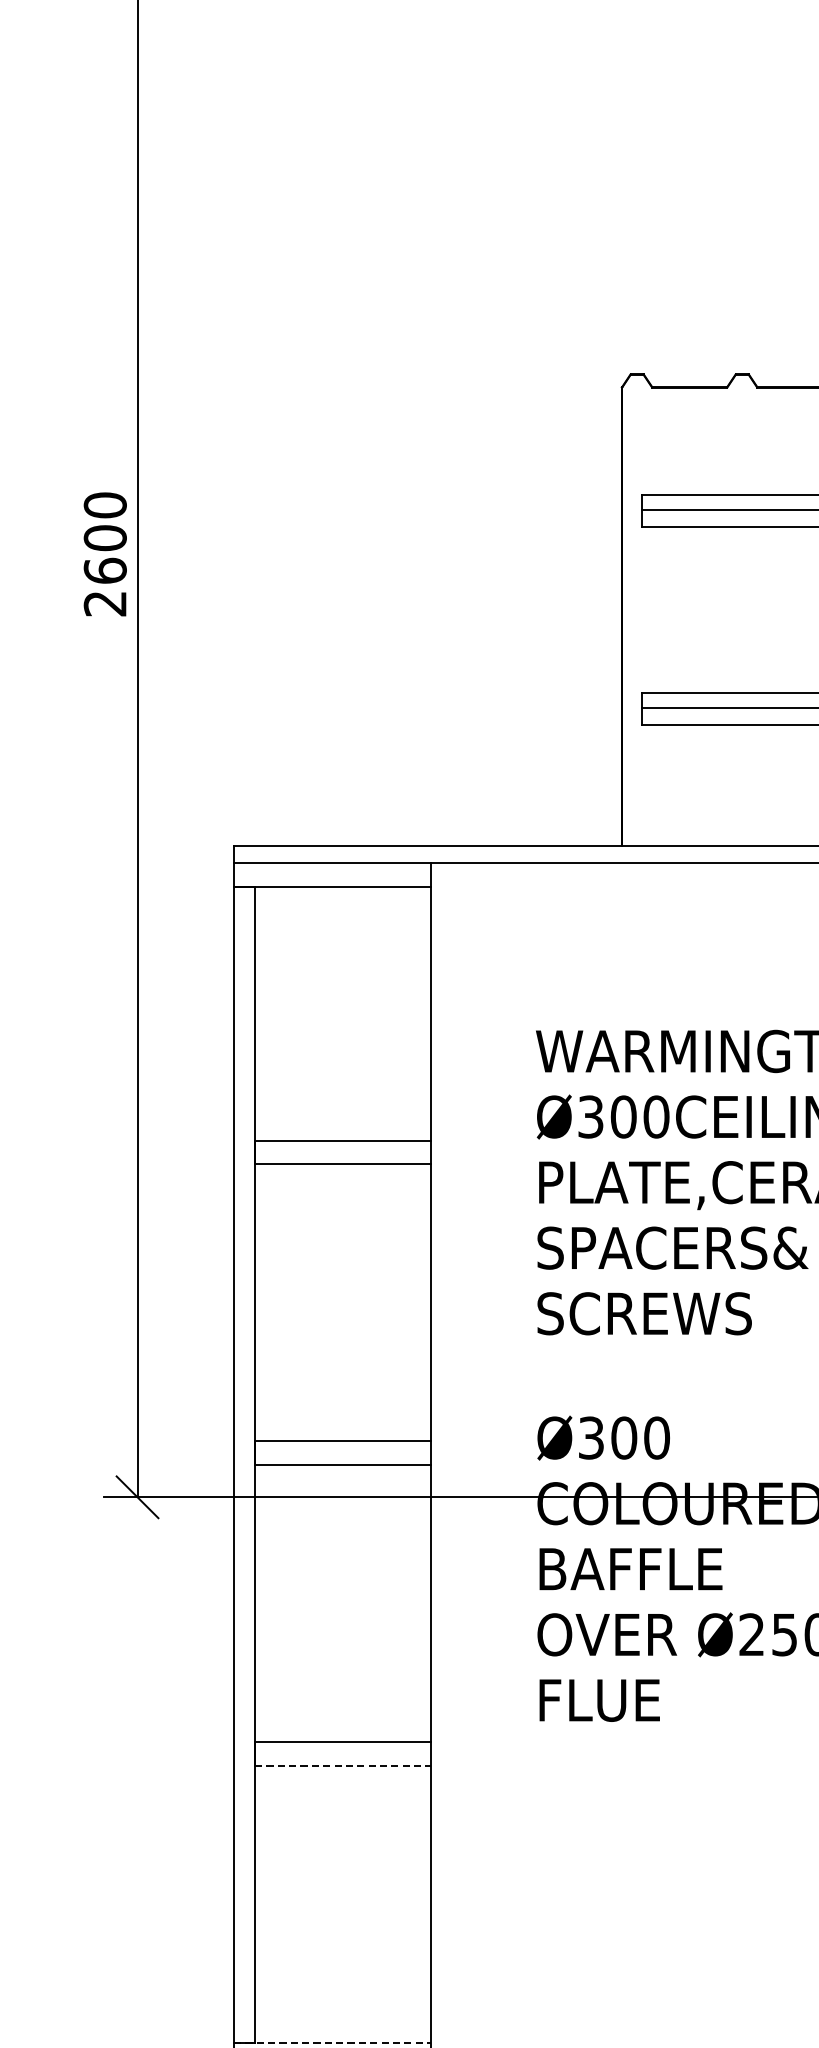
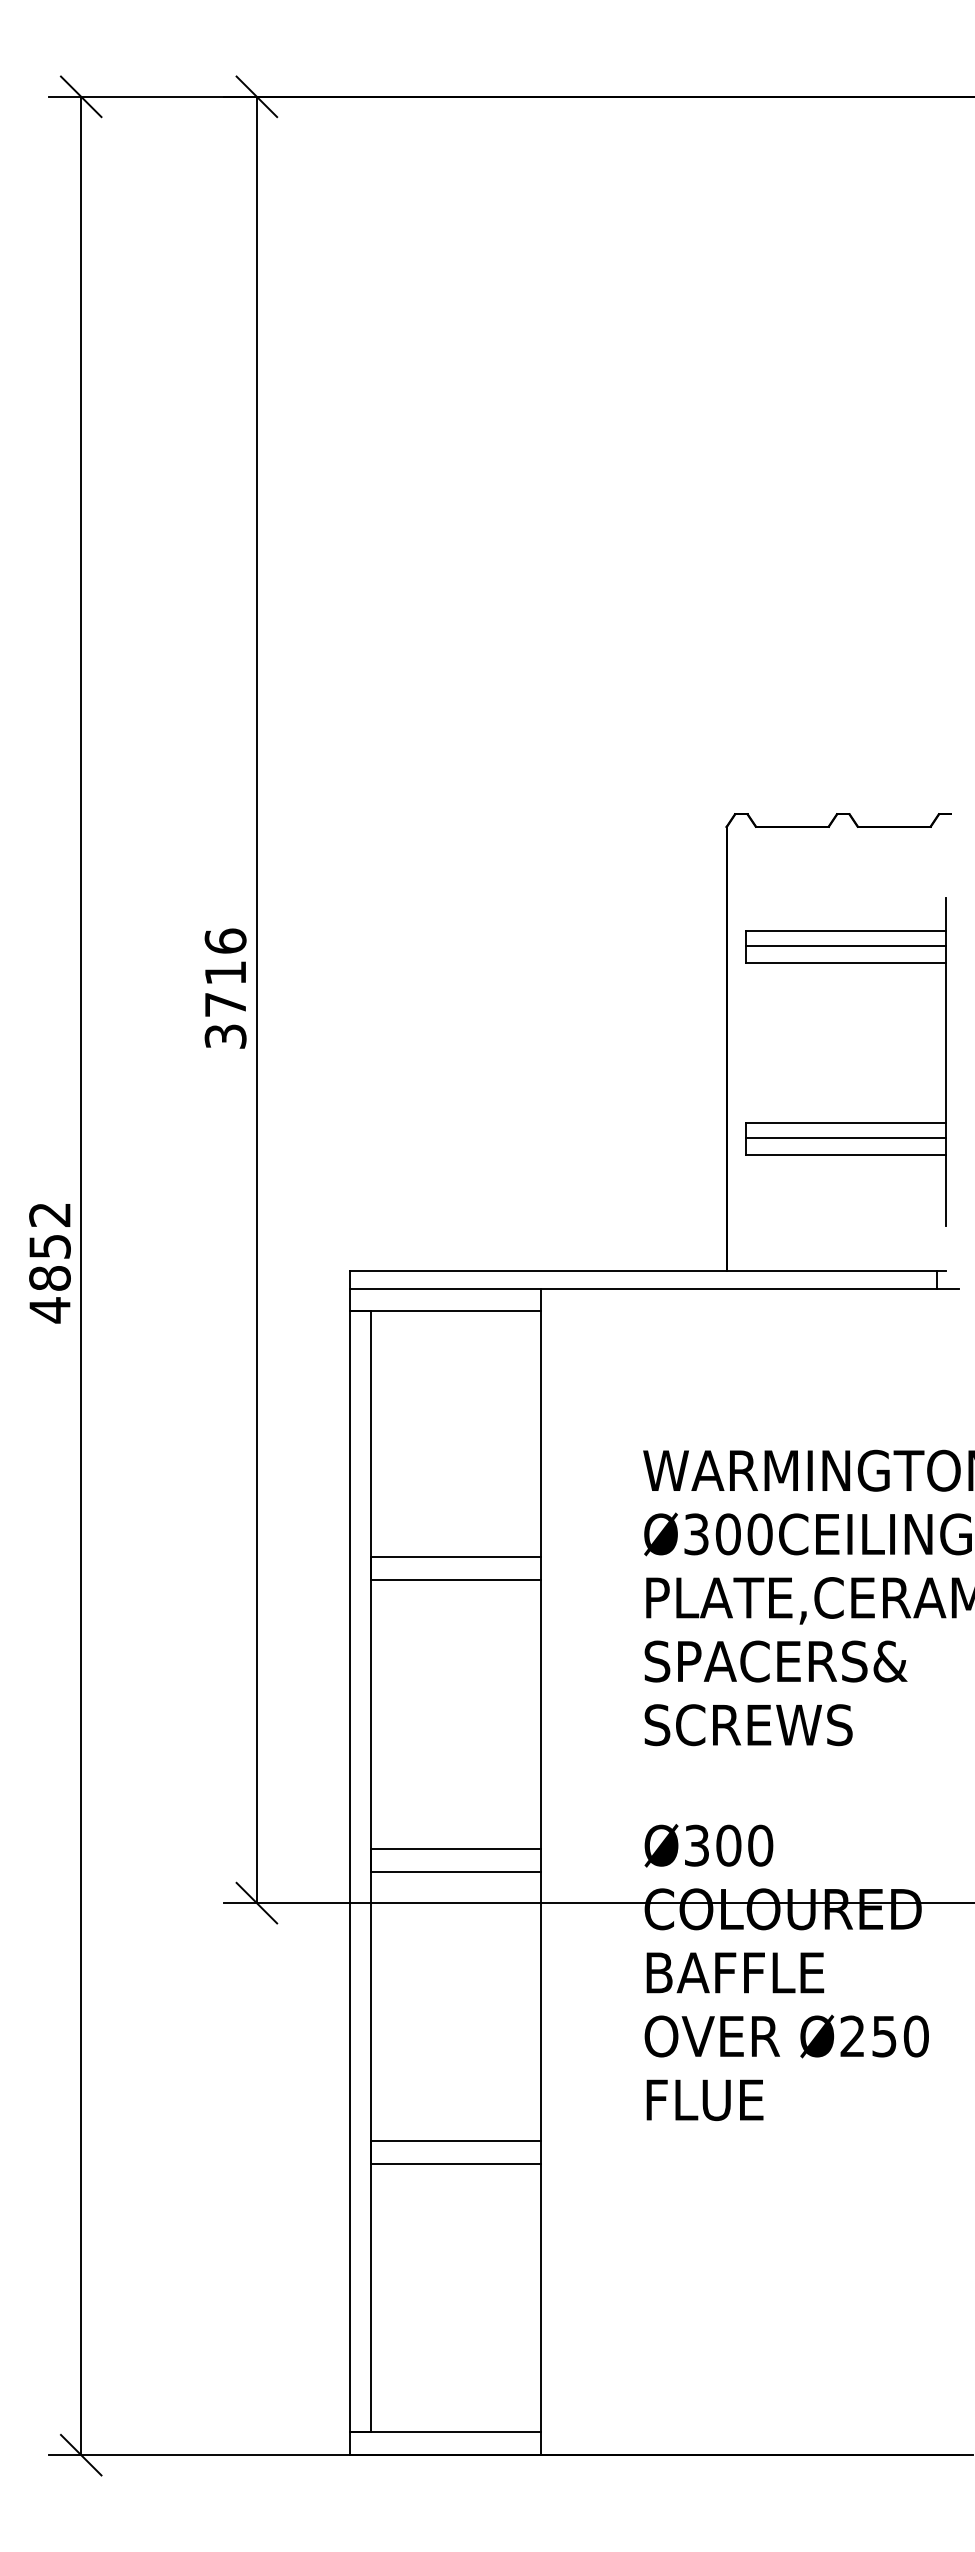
text: (105, 554) -> (225, 988), 2600 -> 3716
line: (343, 1765) -> (456, 2163), dashed -> solid
line: (333, 2043) -> (446, 2432), dashed -> solid

